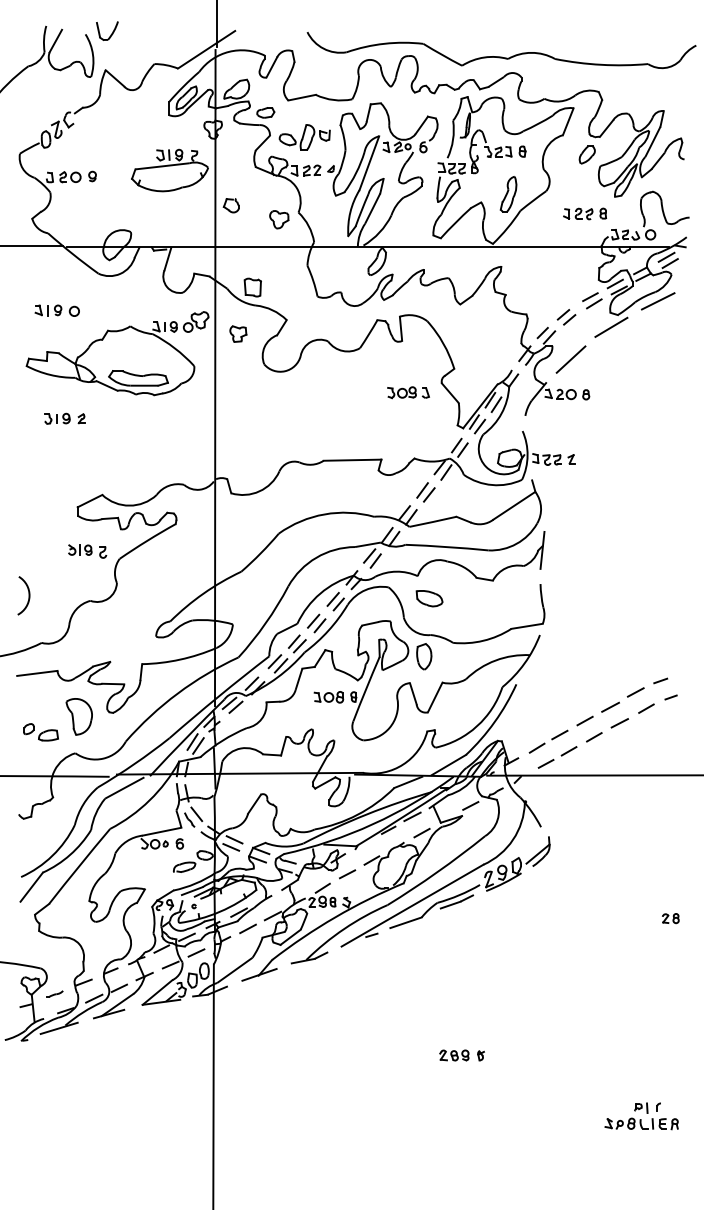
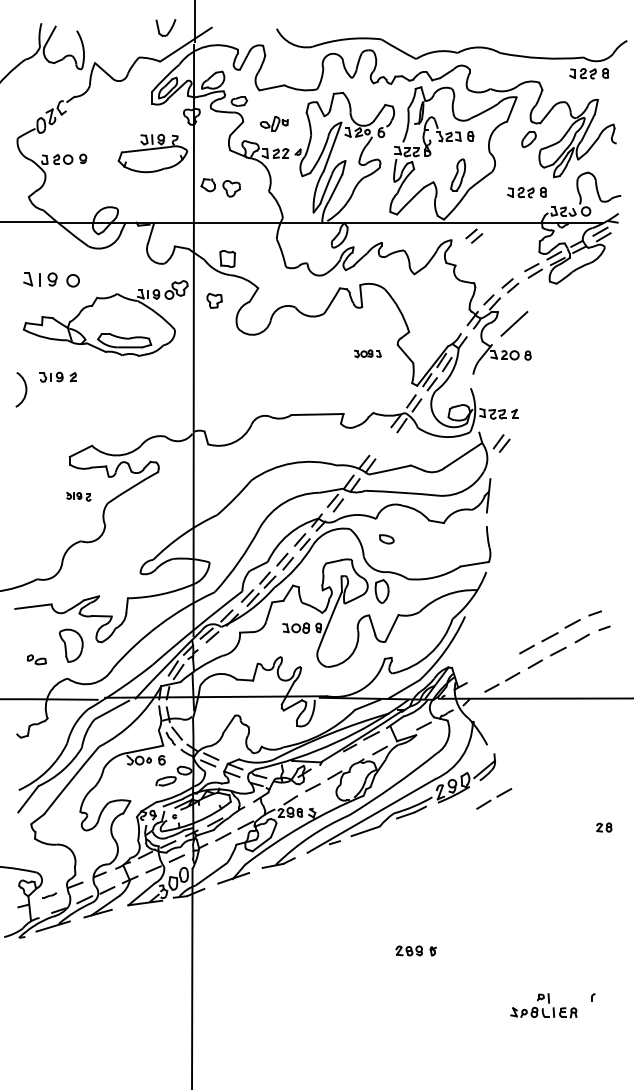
part: (107, 30) -> (166, 27), moved
part: (654, 81) -> (589, 73), added
part: (304, 137) -> (274, 123), size x0.6
part: (279, 219) -> (231, 188), moved
part: (526, 262) -> (474, 236), added
line: (657, 301) -> (592, 271), removed
part: (56, 310) -> (50, 279), size x1.4
line: (611, 326) -> (550, 294), removed
part: (408, 392) -> (367, 353), size x0.7
part: (425, 492) -> (501, 443), moved
part: (87, 551) -> (78, 496), size x0.7
arc: (28, 595) -> (25, 389), moved
part: (429, 598) -> (386, 539), size x0.6
part: (40, 732) -> (36, 659), size x0.6
part: (548, 741) -> (494, 798), moved
part: (641, 1116) -> (543, 1005), moved

